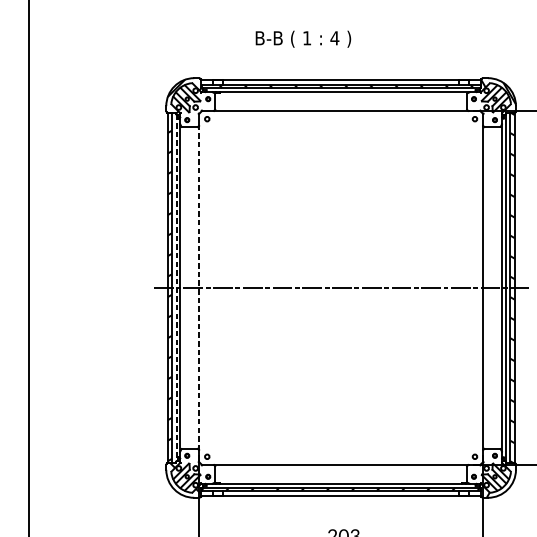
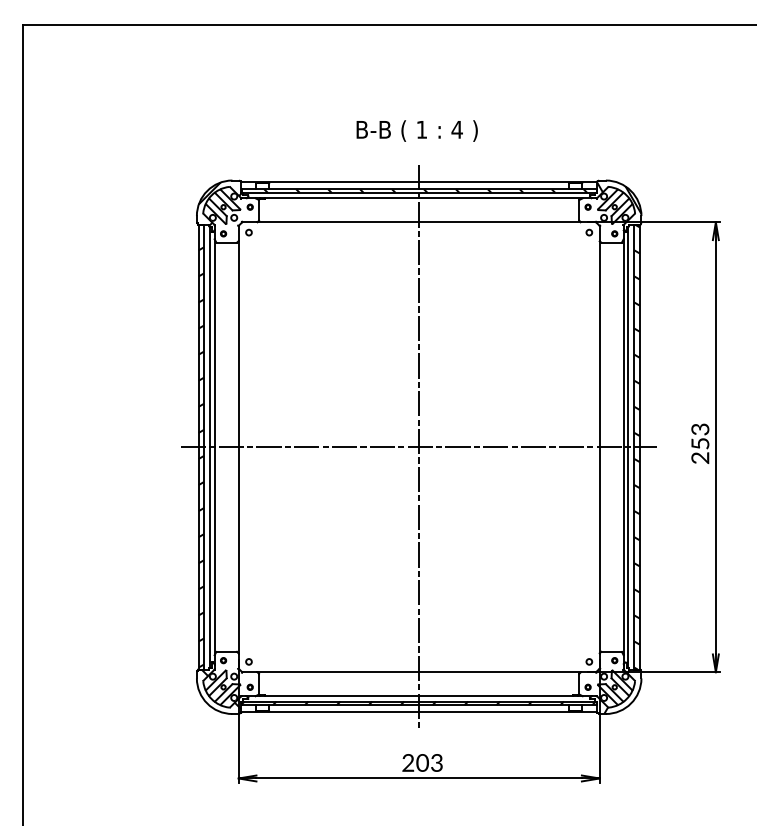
text: (302, 38) -> (416, 130), moved
line: (199, 287) -> (238, 446), dashed -> solid
line: (177, 288) -> (210, 447), dashed -> solid
line: (341, 288) -> (419, 447), added

